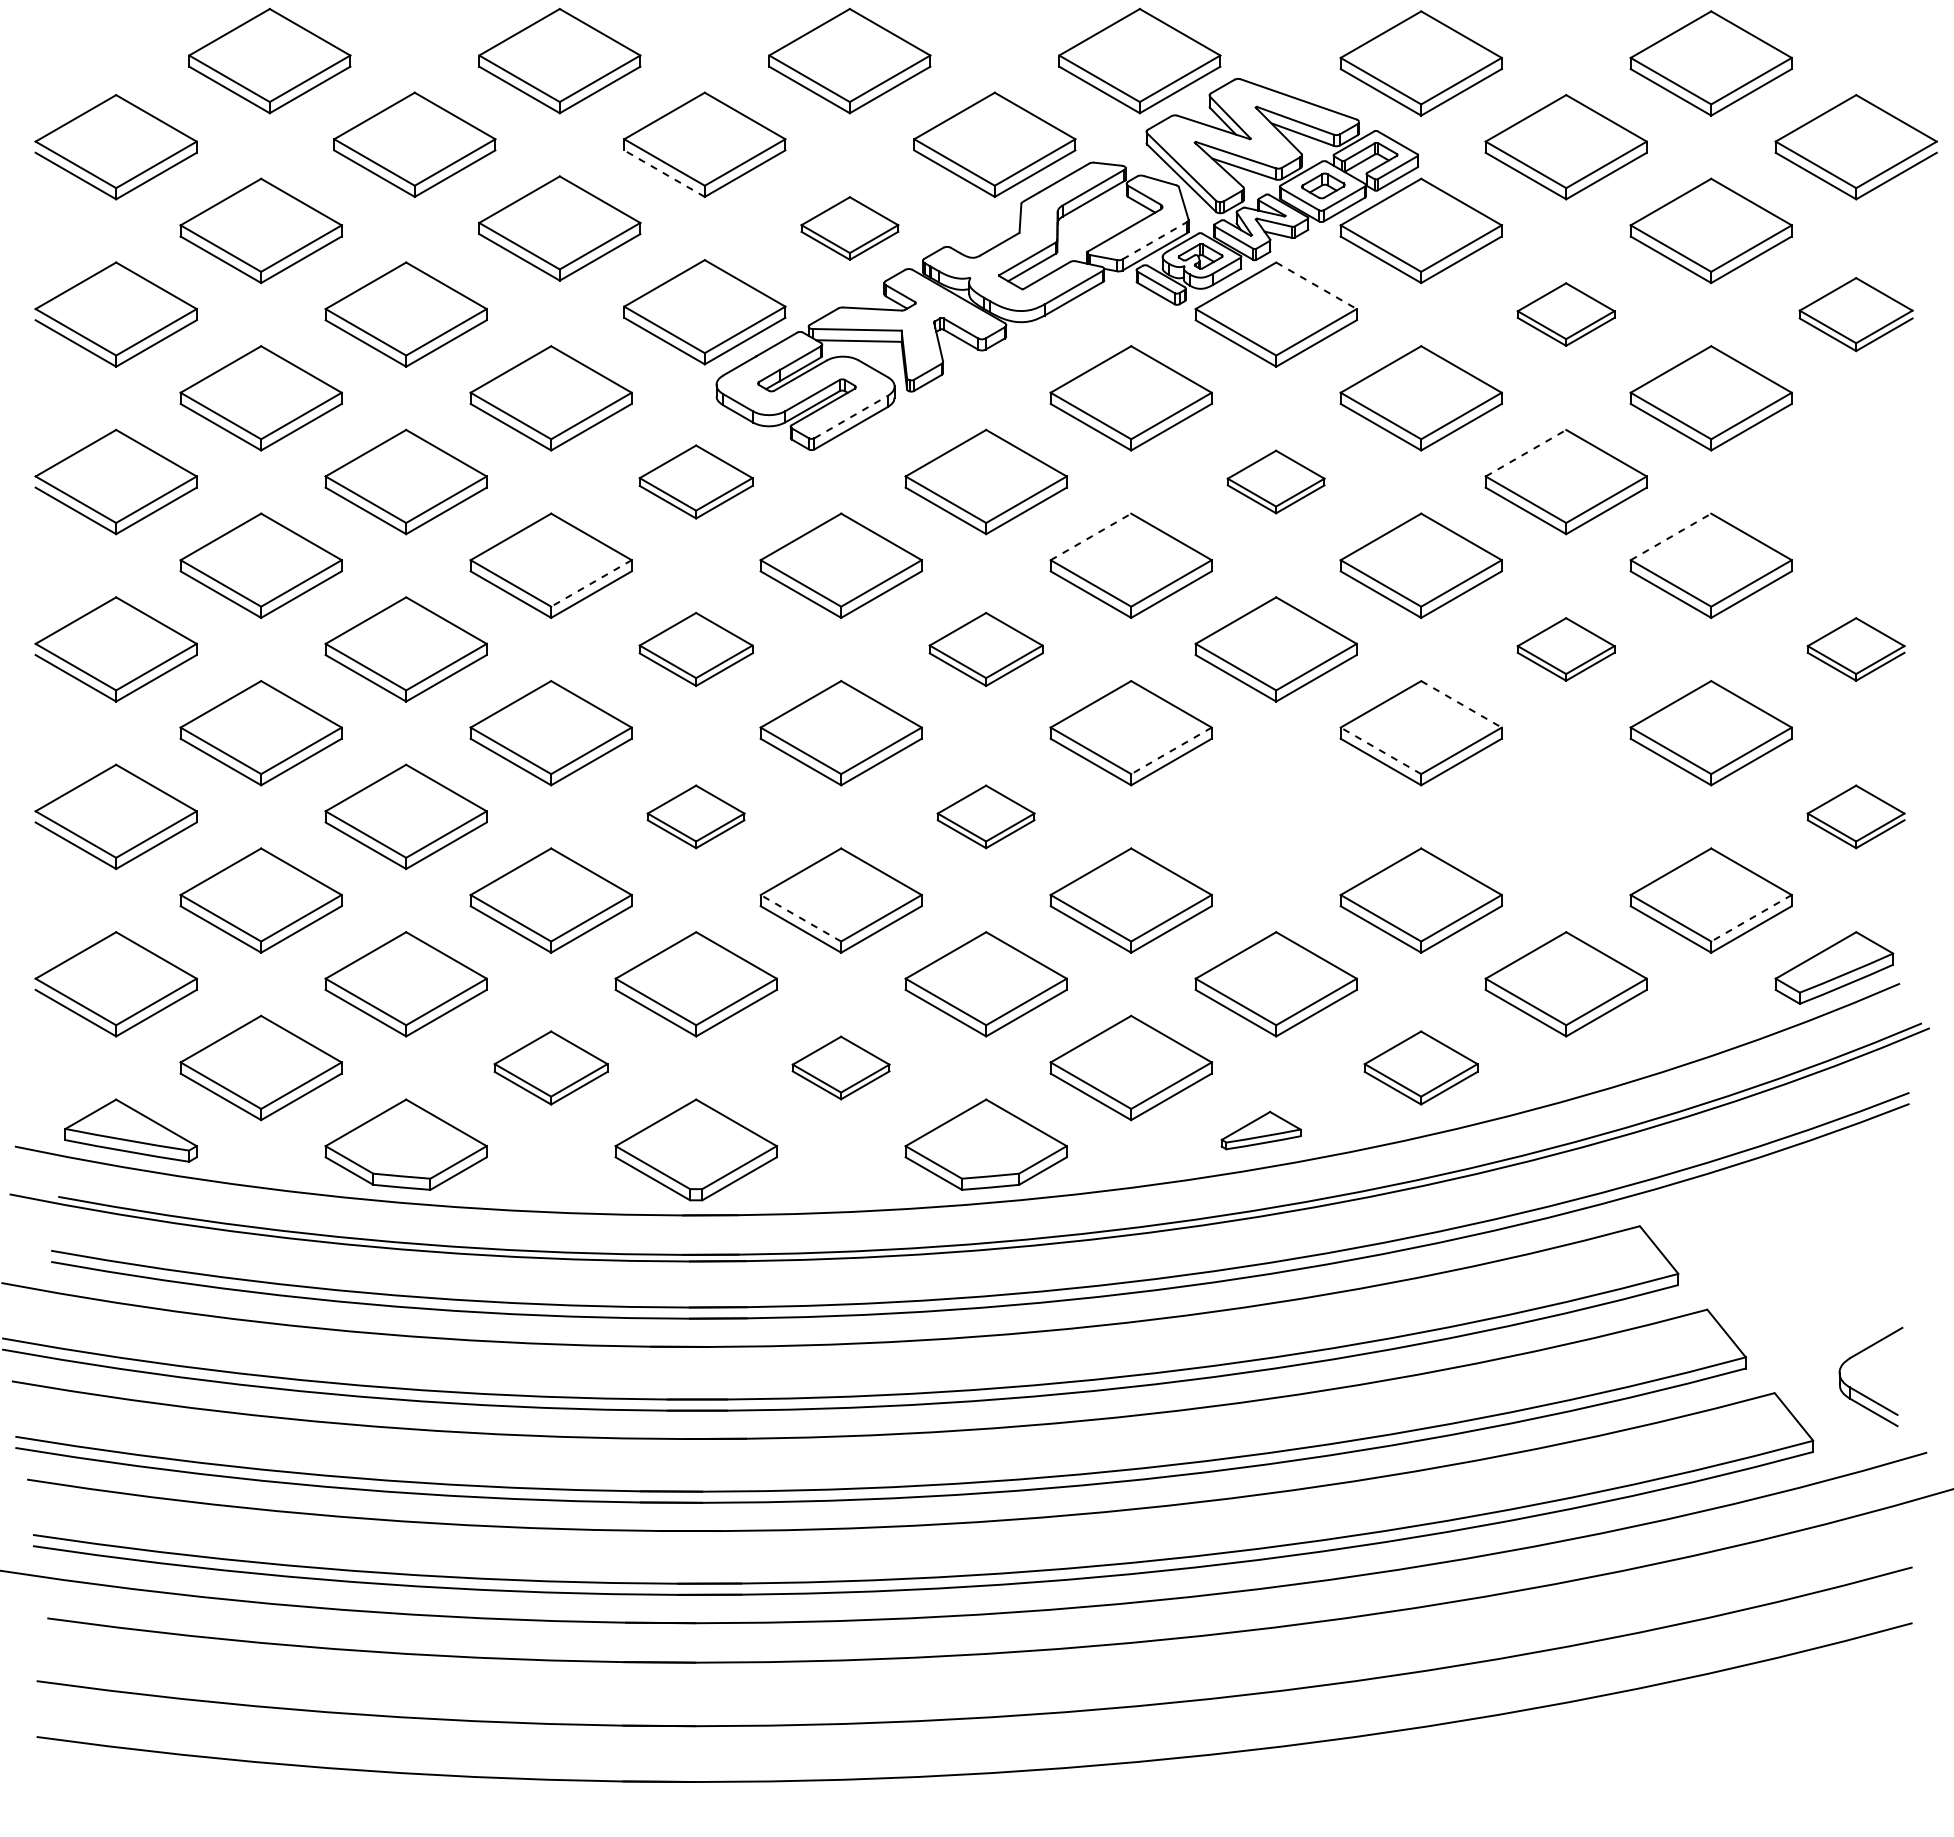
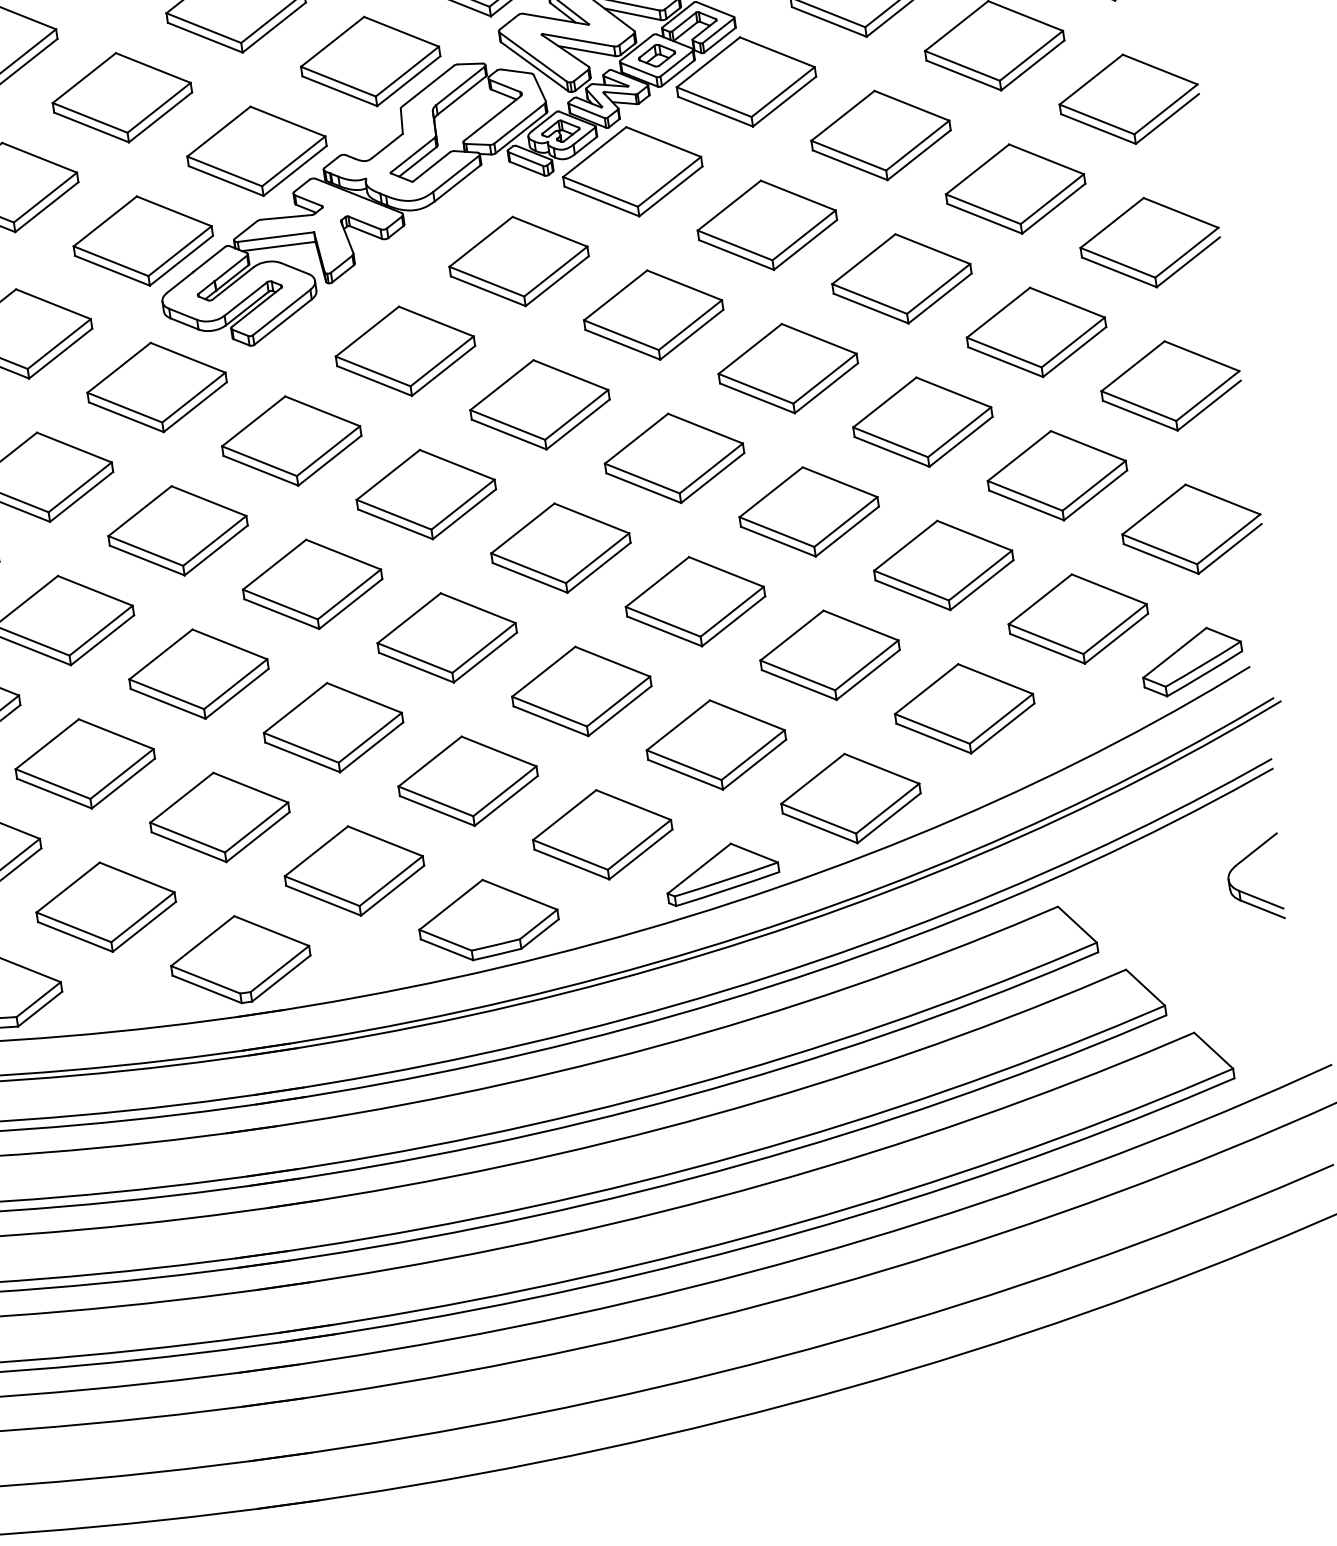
line: (664, 173) -> (91, 127), dashed -> solid
part: (849, 228) -> (256, 151), size x1.67
line: (1155, 240) -> (520, 123), dashed -> solid
line: (1316, 285) -> (663, 141), dashed -> solid
part: (1565, 314) -> (880, 135), size x1.67
part: (1855, 314) -> (1128, 99), size x1.43
line: (851, 416) -> (281, 311), dashed -> solid
line: (1525, 453) -> (863, 259), dashed -> solid
part: (695, 481) -> (156, 387), size x1.43
part: (1275, 481) -> (653, 314), size x1.67
part: (1855, 481) -> (1149, 242), added
line: (1090, 536) -> (501, 384), dashed -> solid
line: (1670, 536) -> (998, 312), dashed -> solid
line: (591, 583) -> (80, 487), dashed -> solid
part: (695, 649) -> (177, 530), size x1.43
part: (985, 649) -> (425, 494), size x1.43
part: (1565, 649) -> (922, 422), size x1.67
part: (1855, 649) -> (1170, 386), size x1.67
line: (1461, 704) -> (840, 482), dashed -> solid
line: (1171, 750) -> (597, 557), dashed -> solid
line: (1380, 750) -> (776, 531), dashed -> solid
part: (695, 816) -> (198, 673), size x1.67
part: (985, 816) -> (446, 637), size x1.67
part: (1275, 816) -> (694, 601), added
part: (1565, 816) -> (943, 565), added
part: (1855, 816) -> (1191, 529), size x1.67
line: (800, 918) -> (300, 748), dashed -> solid
line: (1751, 918) -> (1115, 629), dashed -> solid
part: (550, 1067) -> (105, 906), size x1.43
part: (840, 1067) -> (353, 870), size x1.67
part: (1420, 1067) -> (850, 798), size x1.43
part: (1260, 1130) -> (721, 872), size x1.67
part: (1859, 1391) -> (1247, 893), moved

